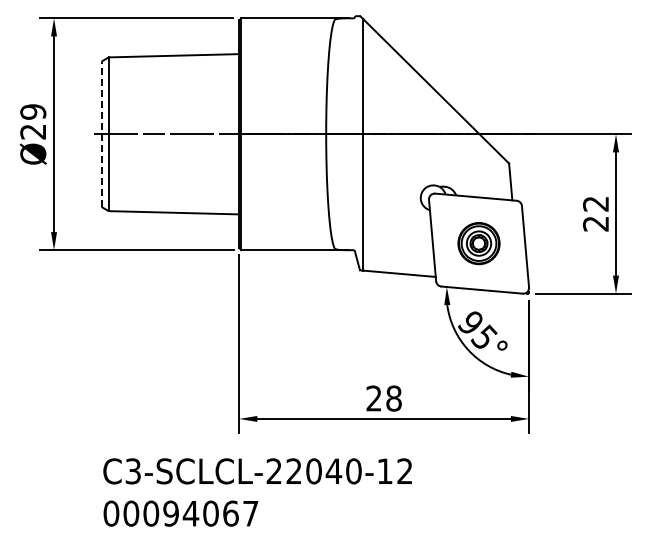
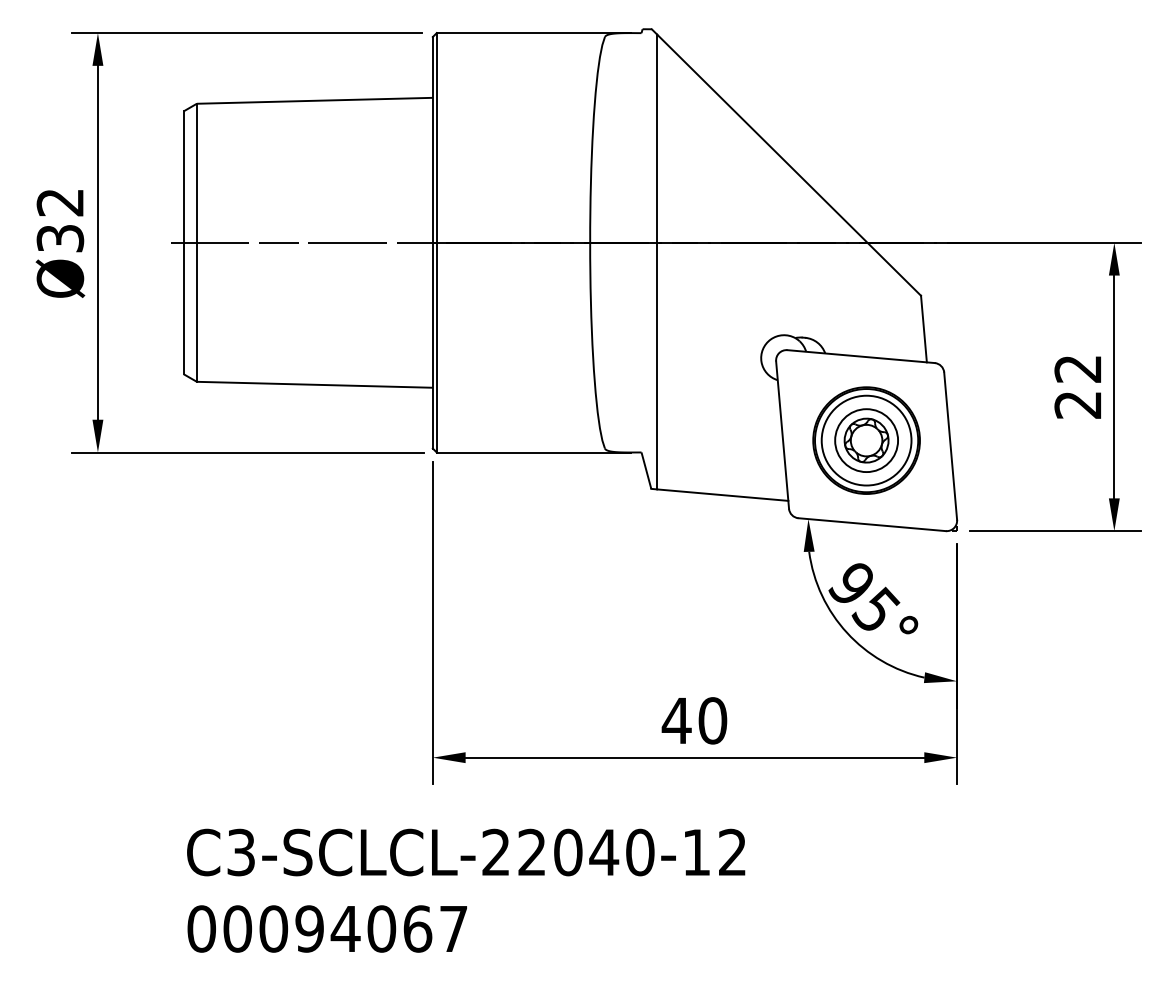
text: (33, 121) -> (60, 219), Ø29 -> Ø32
line: (101, 134) -> (183, 243), dashed -> solid
part: (478, 243) -> (865, 440), size x1.43
text: (383, 398) -> (693, 720), 28 -> 40

